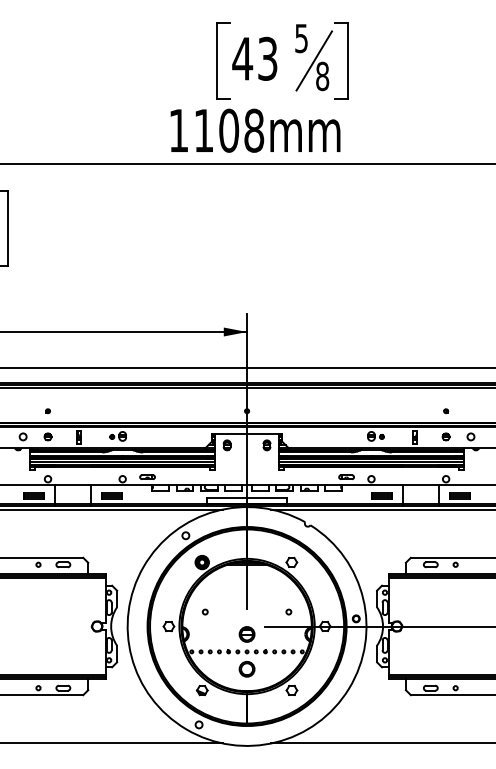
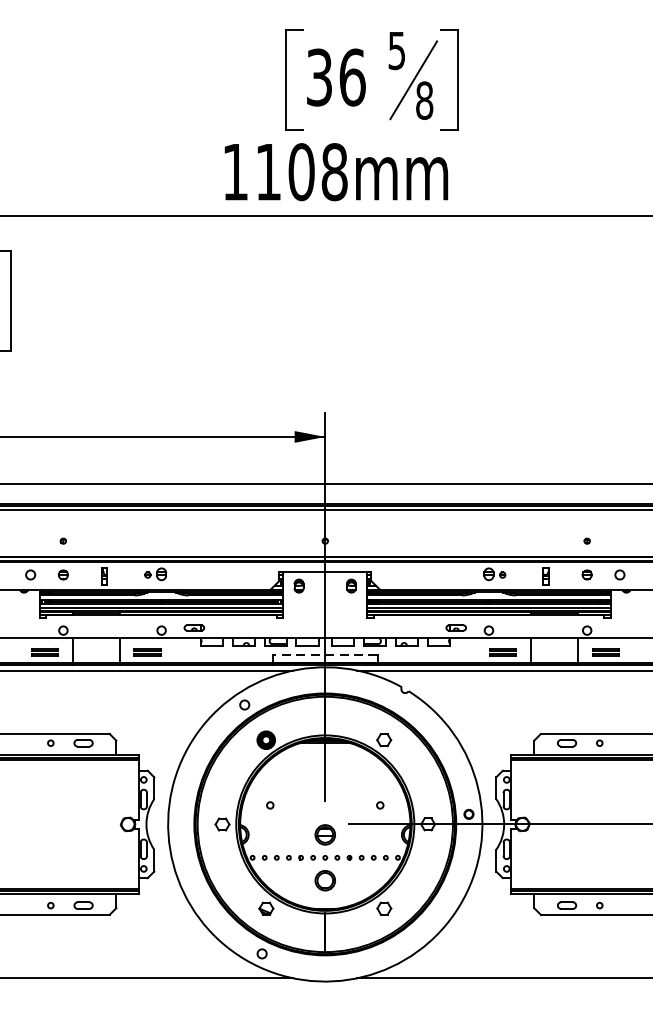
text: (254, 58) -> (335, 77), 43 -> 36
line: (247, 497) -> (325, 654), solid -> dashed

